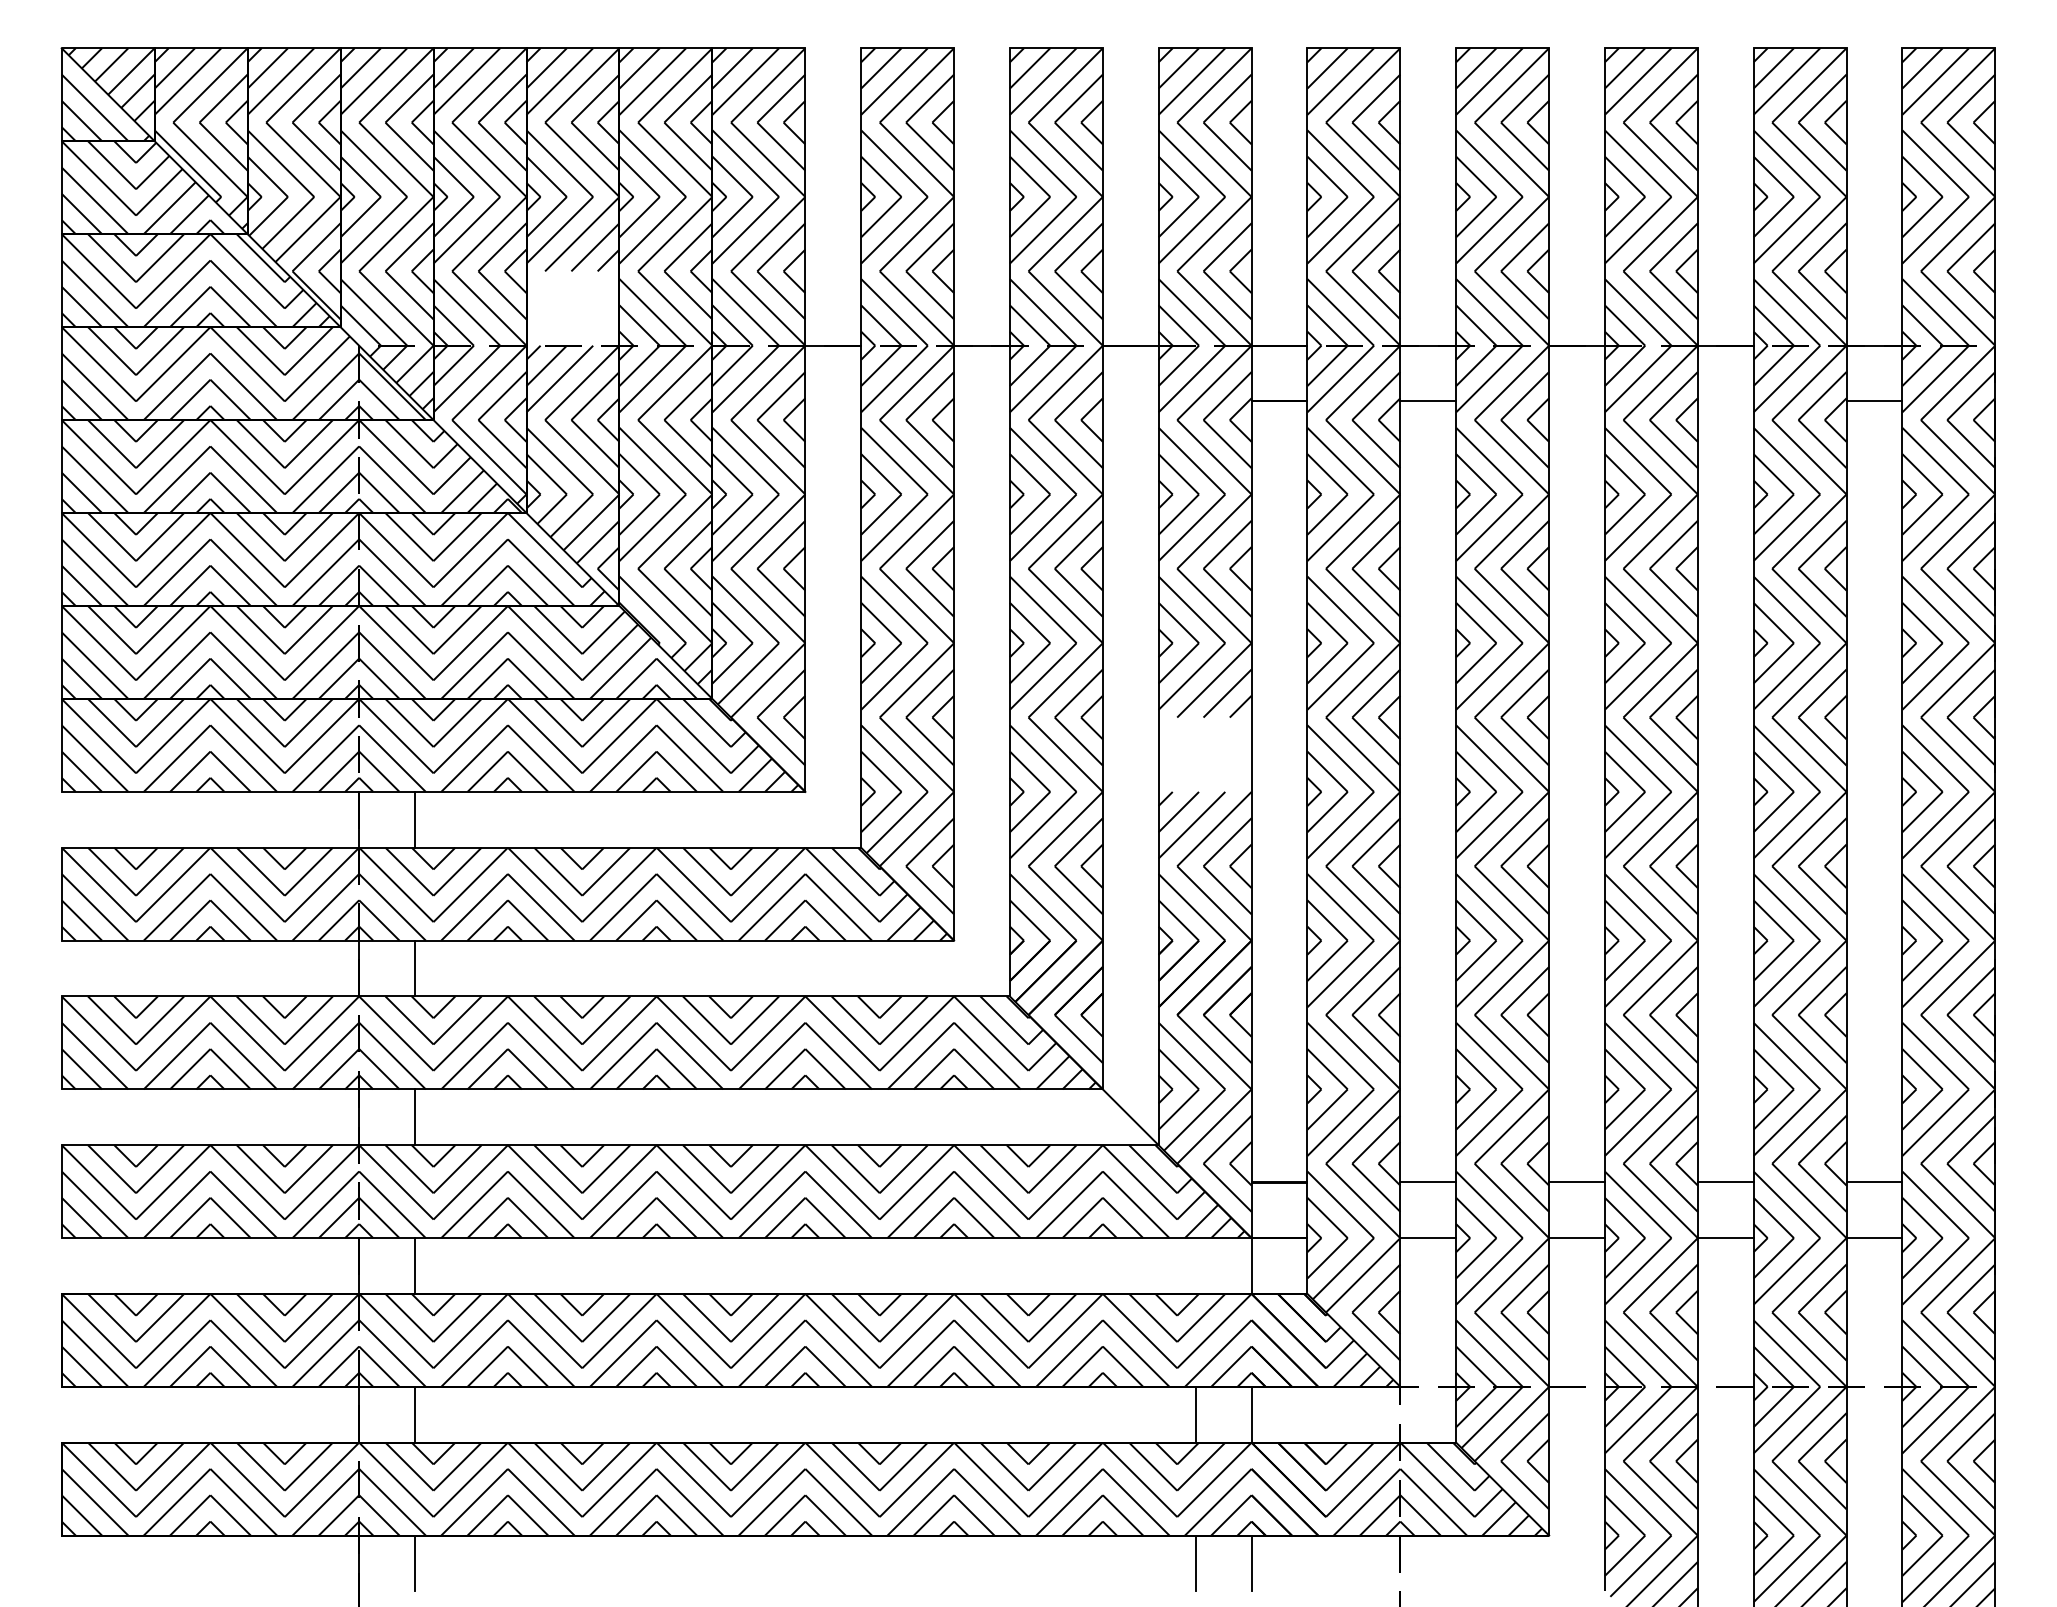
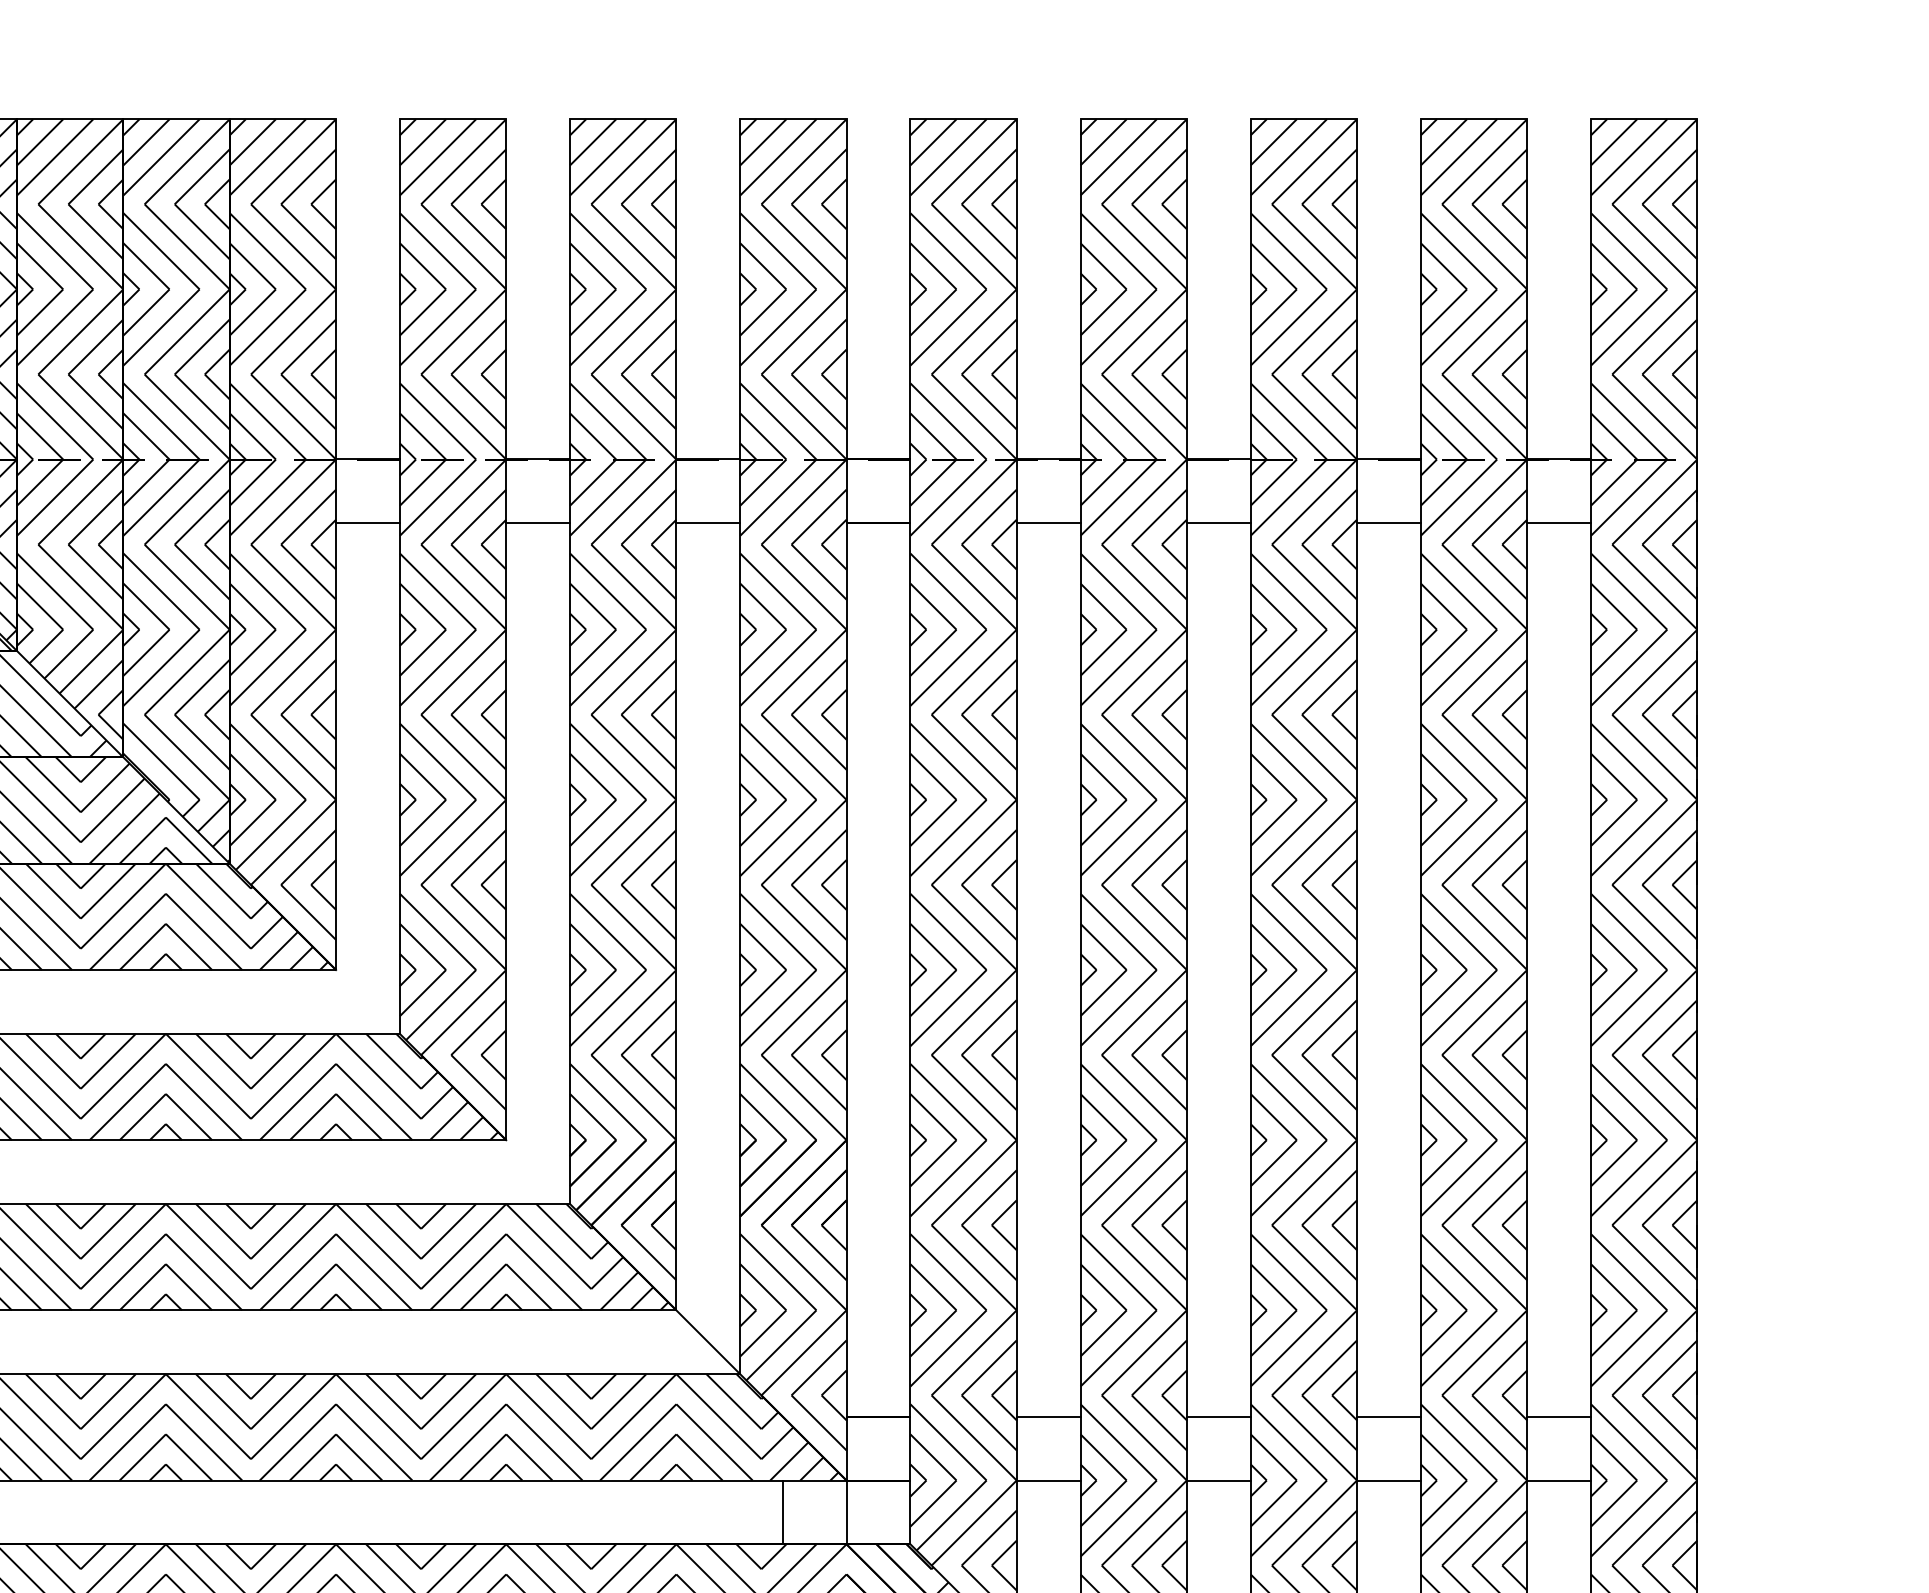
hatch: (572, 308) -> (69, 416), added
line: (833, 401) -> (368, 523), added
line: (981, 401) -> (537, 523), added
line: (1130, 401) -> (708, 523), added
line: (1576, 401) -> (1218, 523), added
line: (1725, 401) -> (1388, 523), added
hatch: (1204, 754) -> (792, 927), added
line: (1195, 1265) -> (782, 1511), added

